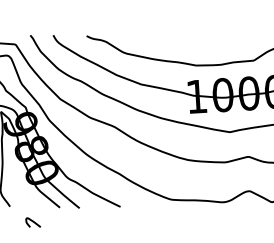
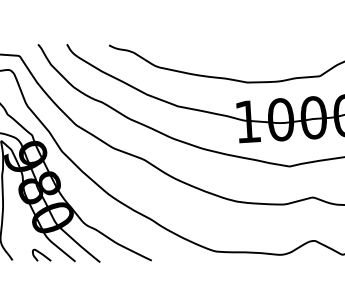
curve: (33, 222) -> (42, 255), moved

